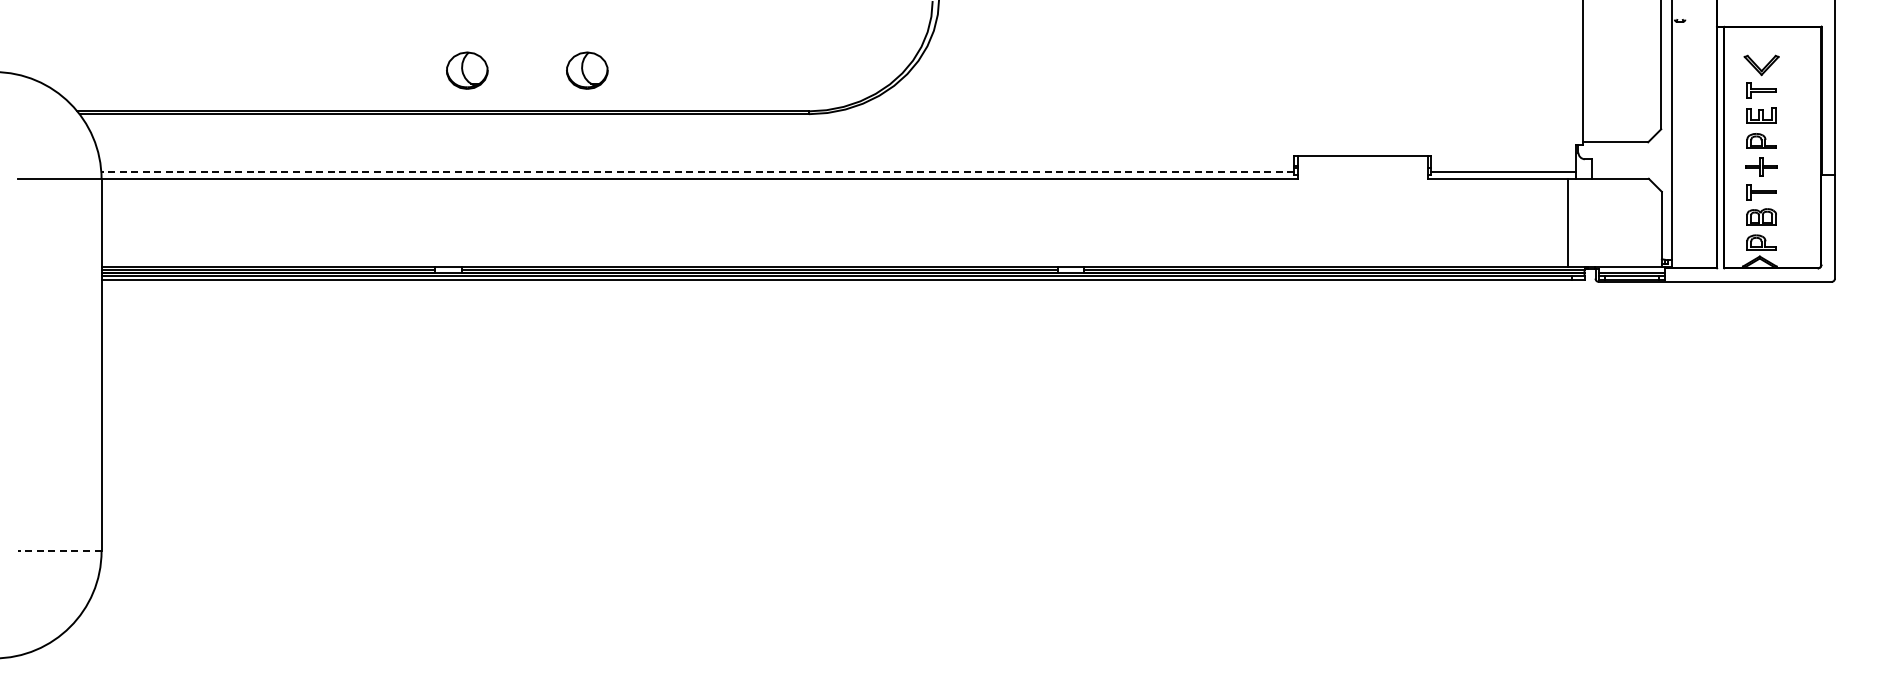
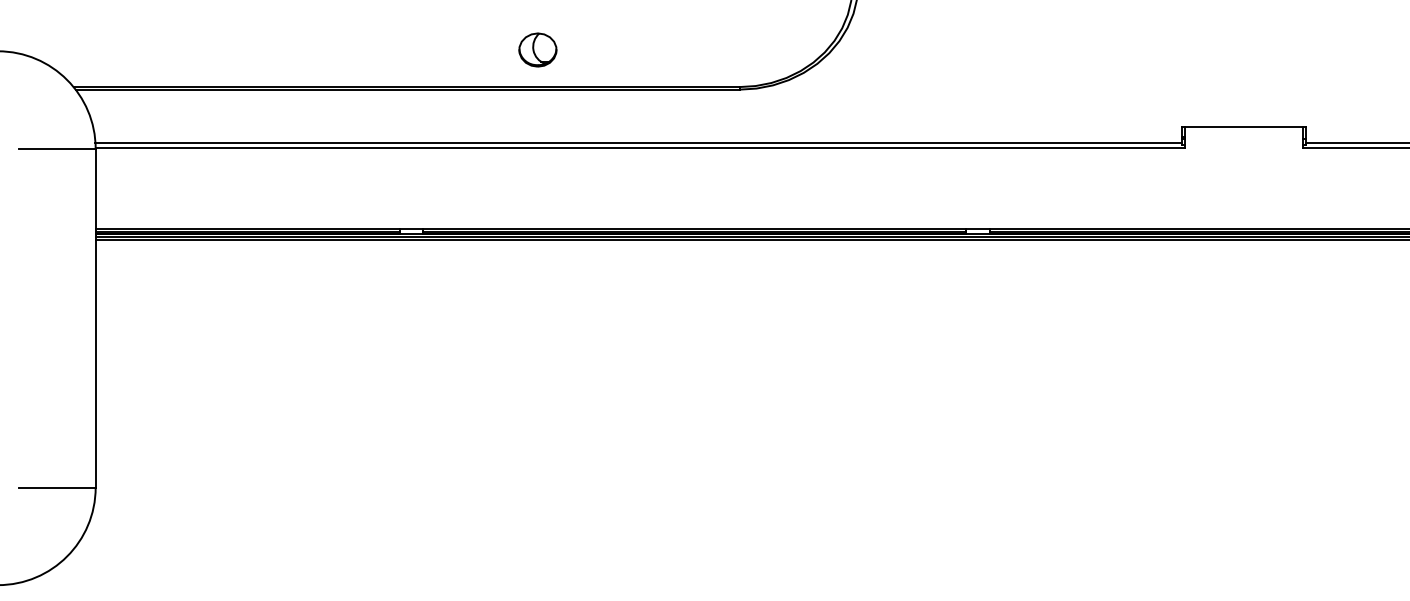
part: (467, 70) -> (428, 49), removed
line: (697, 172) -> (638, 142), dashed -> solid
line: (59, 551) -> (57, 487), dashed -> solid

